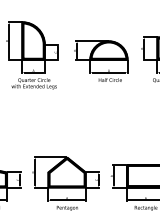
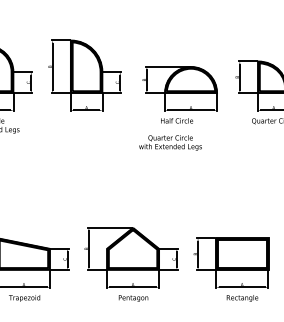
text: (110, 79) -> (177, 120), moved
text: (34, 83) -> (170, 142), moved

